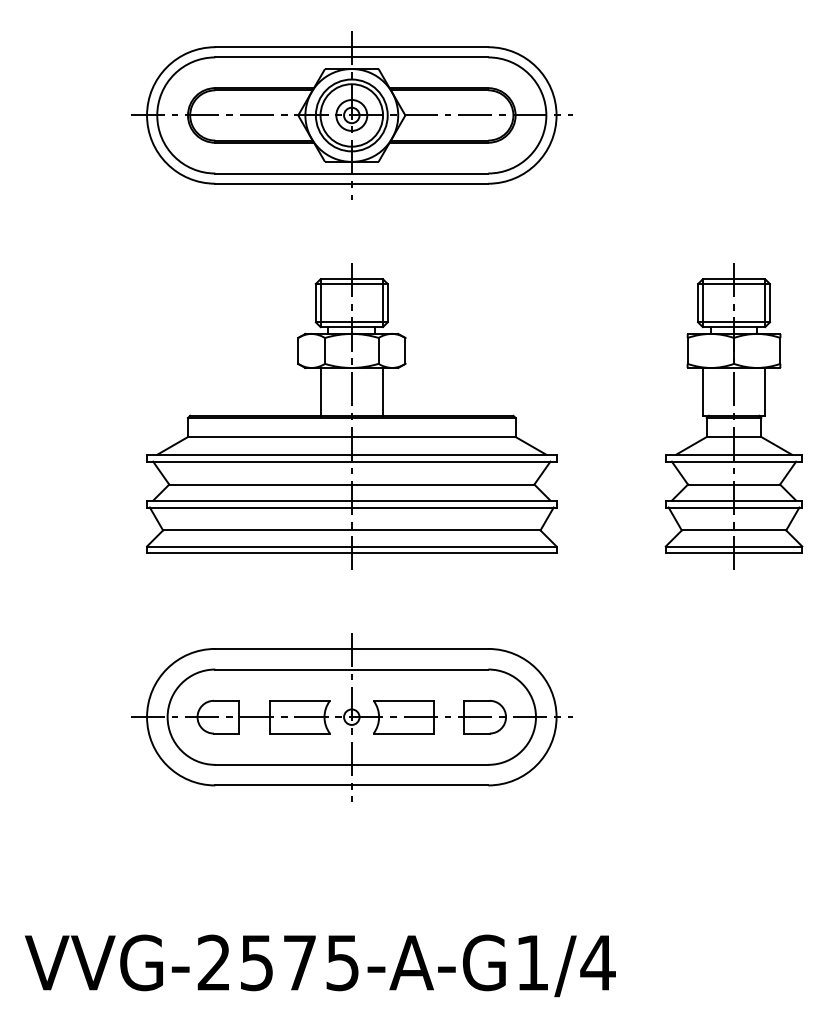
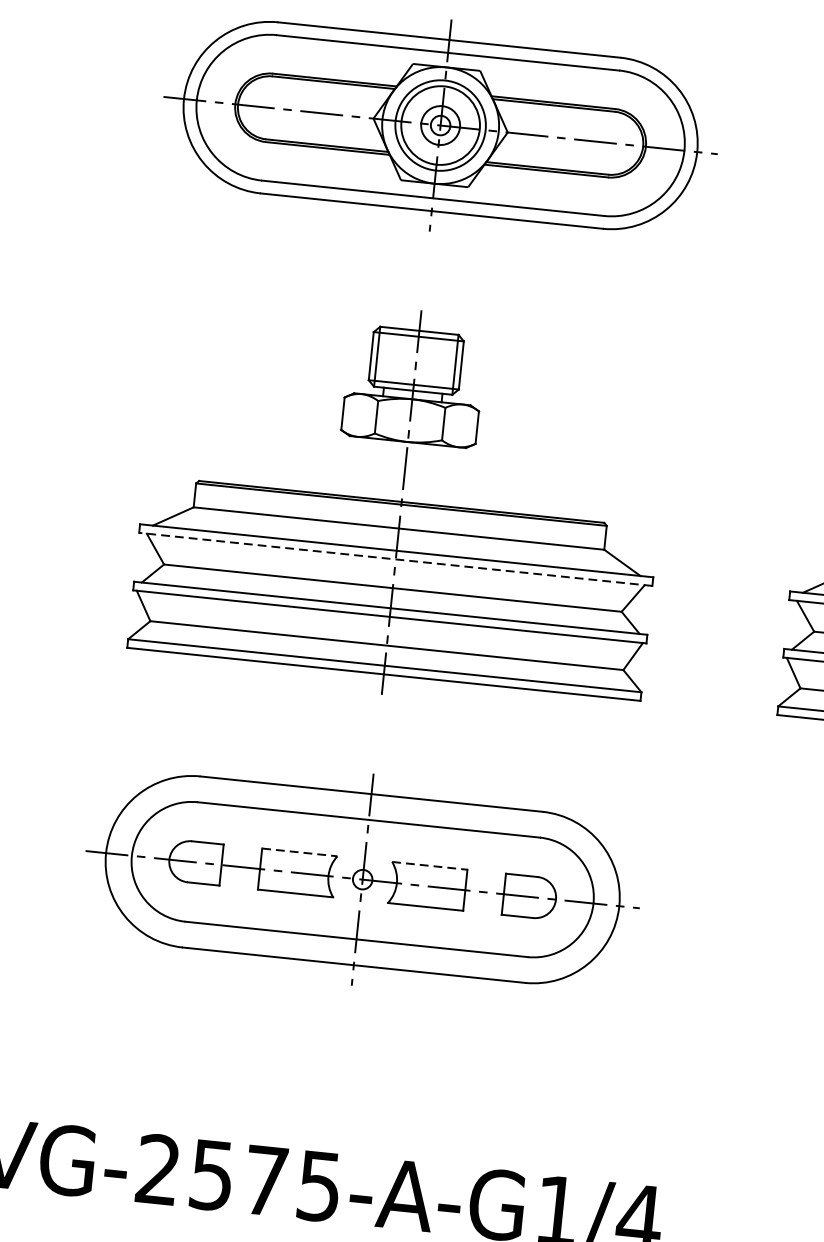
line: (320, 391) -> (365, 467), removed
line: (382, 391) -> (443, 475), removed
line: (351, 461) -> (395, 559), solid -> dashed
line: (300, 700) -> (300, 852), solid -> dashed
line: (404, 700) -> (430, 865), solid -> dashed

